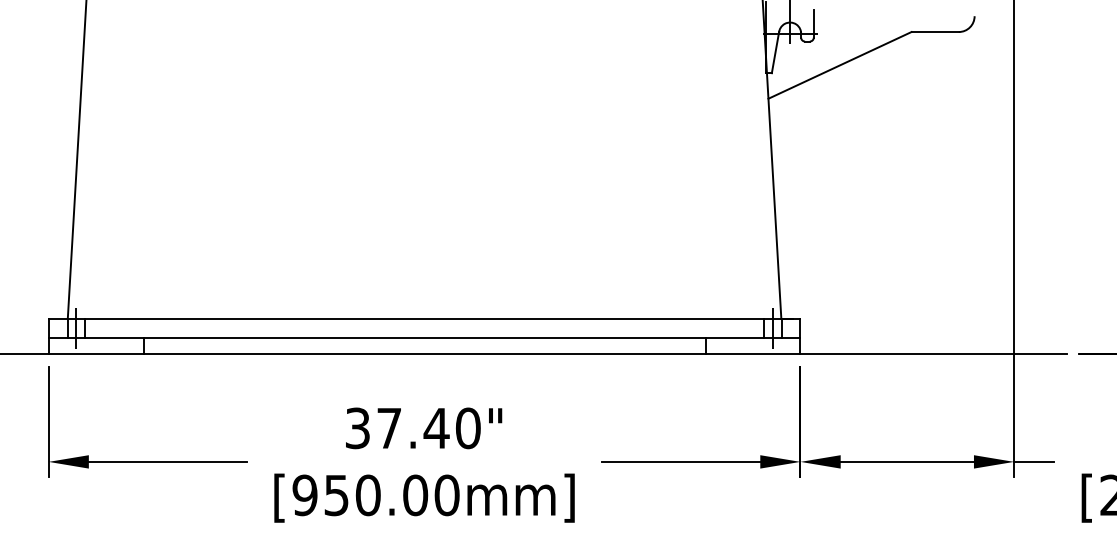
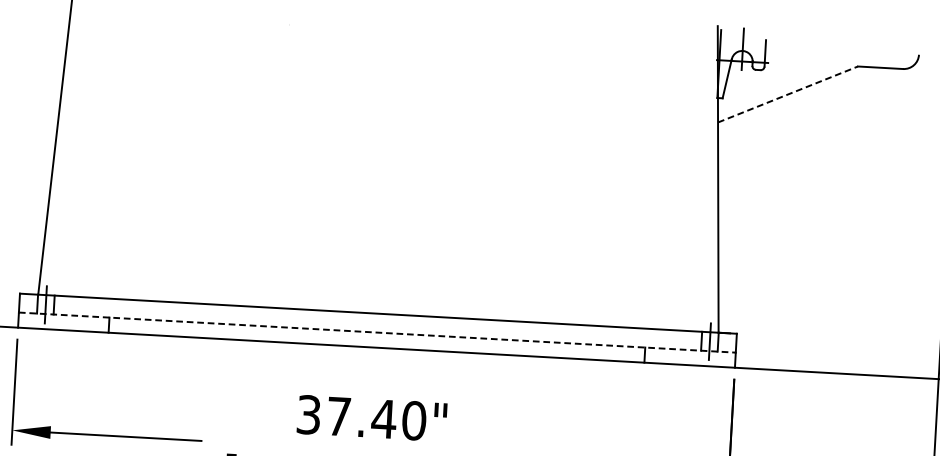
line: (839, 65) -> (787, 94), solid -> dashed
line: (424, 338) -> (377, 332), solid -> dashed

